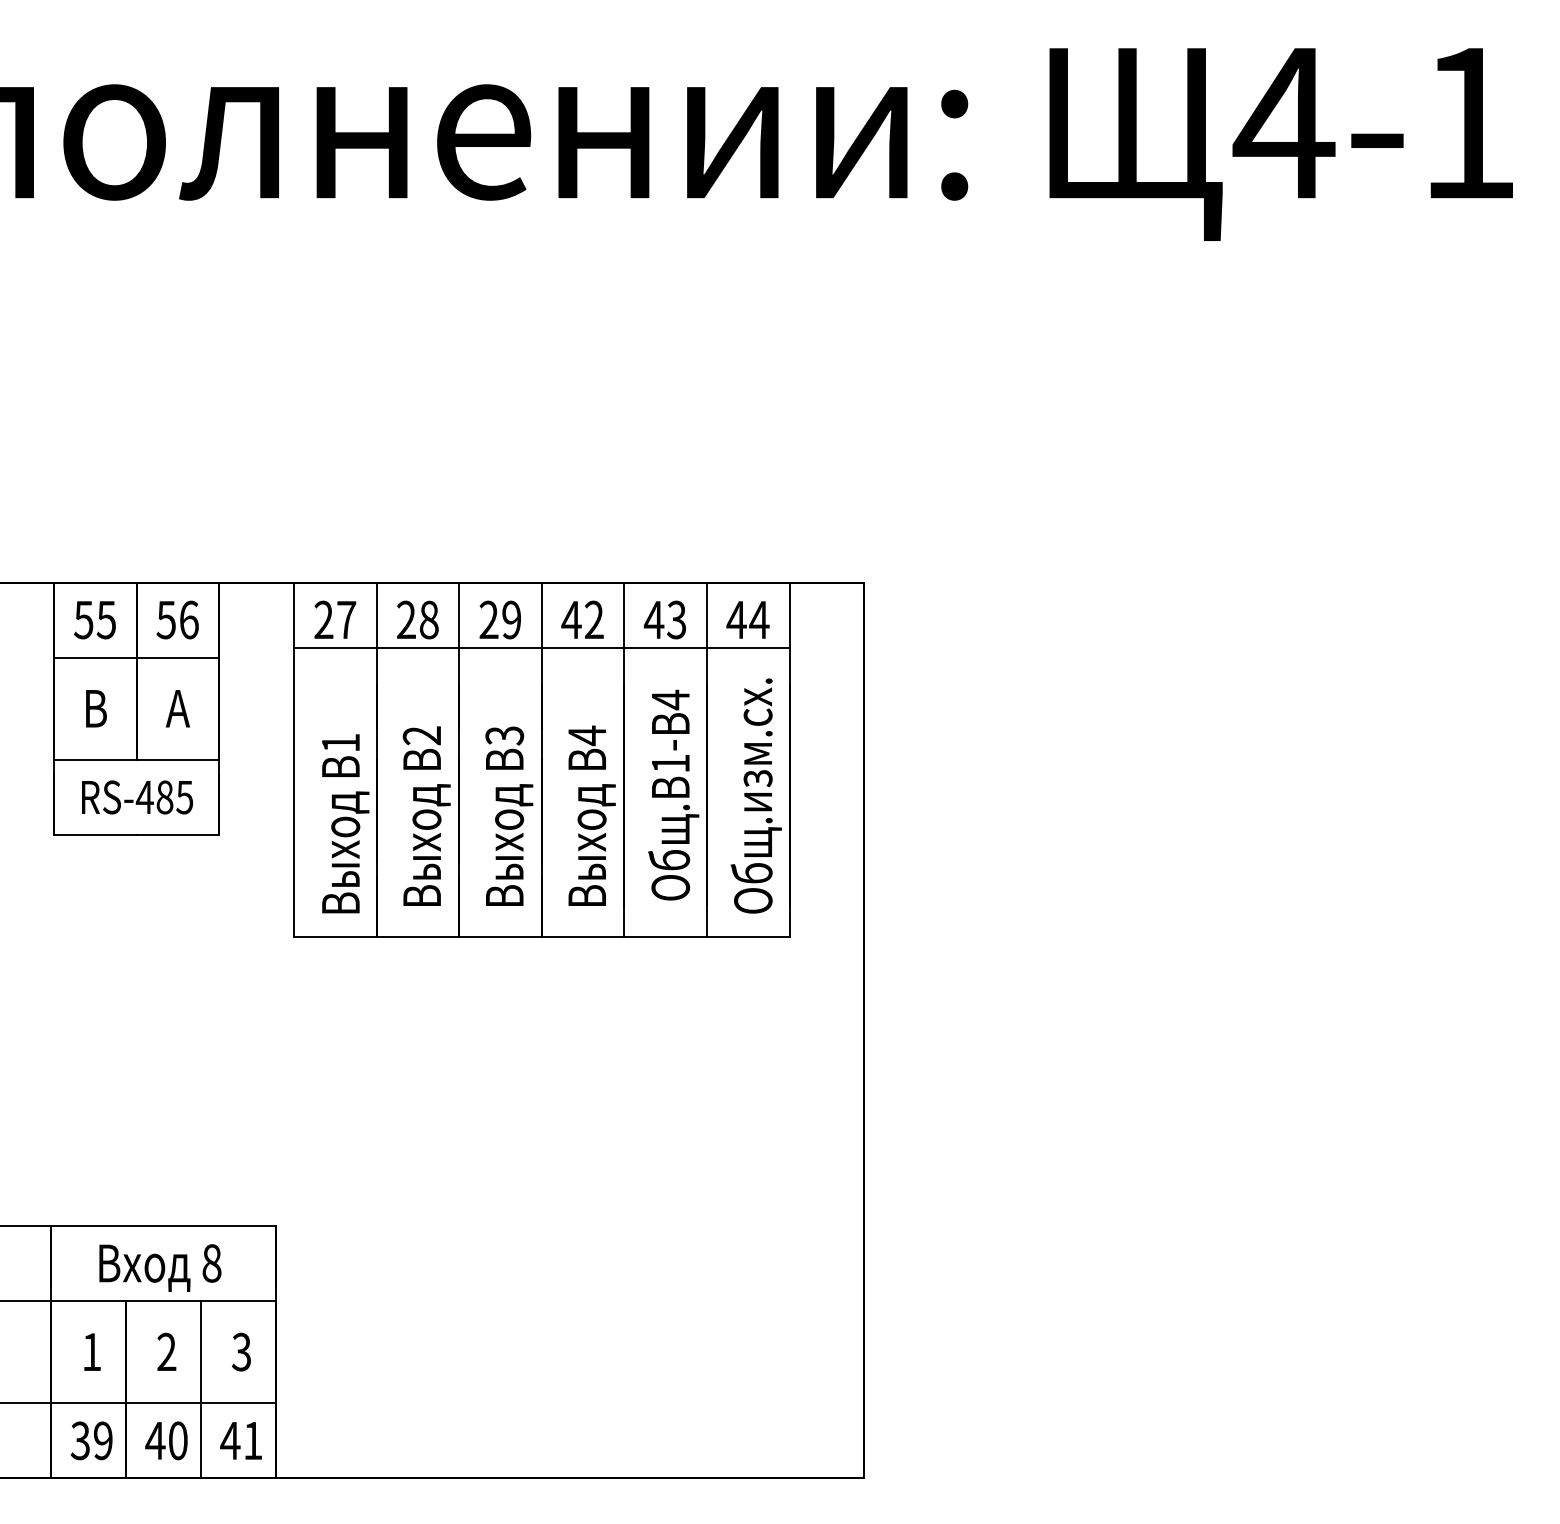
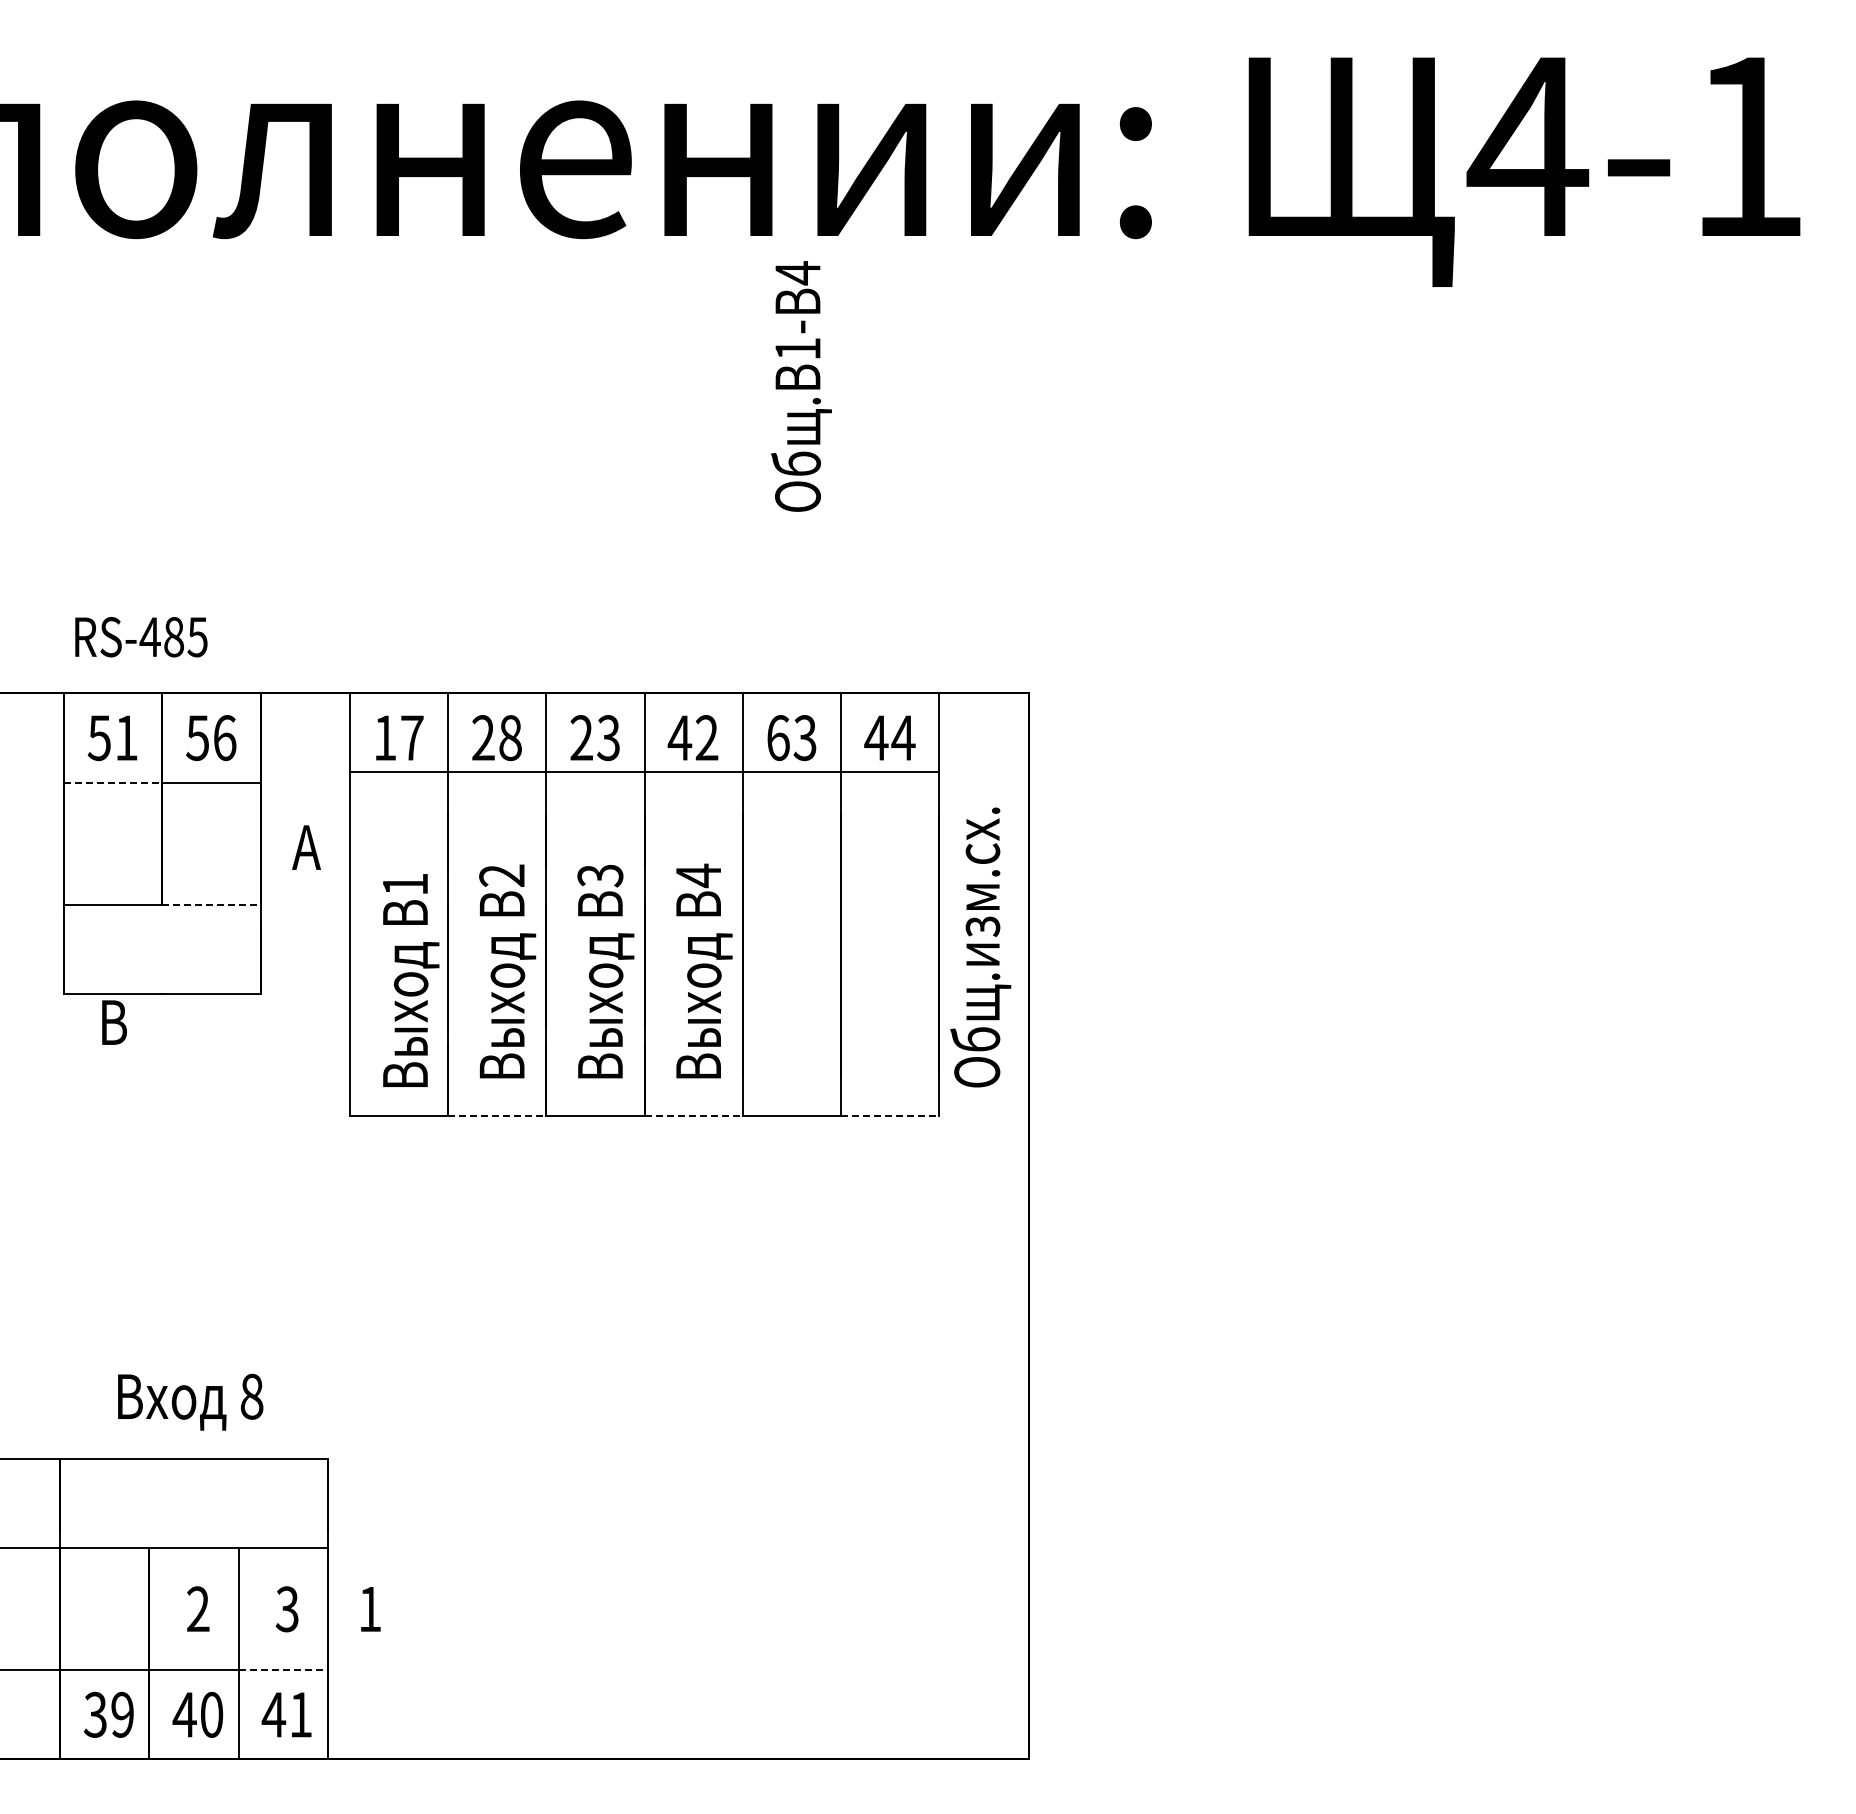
text: (324, 619) -> (385, 737), 27 -> 17
text: (105, 620) -> (125, 738), 55 -> 51
text: (511, 620) -> (608, 738), 29 -> 23
text: (654, 620) -> (778, 738), 43 -> 63
line: (95, 657) -> (113, 782), solid -> dashed
text: (96, 708) -> (114, 1022), moved
text: (177, 708) -> (306, 847), moved
line: (178, 759) -> (212, 904), solid -> dashed
text: (673, 795) -> (801, 386), moved
text: (756, 796) -> (980, 947), moved
text: (137, 797) -> (141, 637), moved
line: (418, 937) -> (497, 1115), solid -> dashed
line: (583, 937) -> (694, 1115), solid -> dashed
line: (748, 937) -> (890, 1115), solid -> dashed
text: (160, 1267) -> (190, 1401), moved
text: (92, 1352) -> (370, 1609), moved
line: (238, 1403) -> (283, 1670), solid -> dashed

